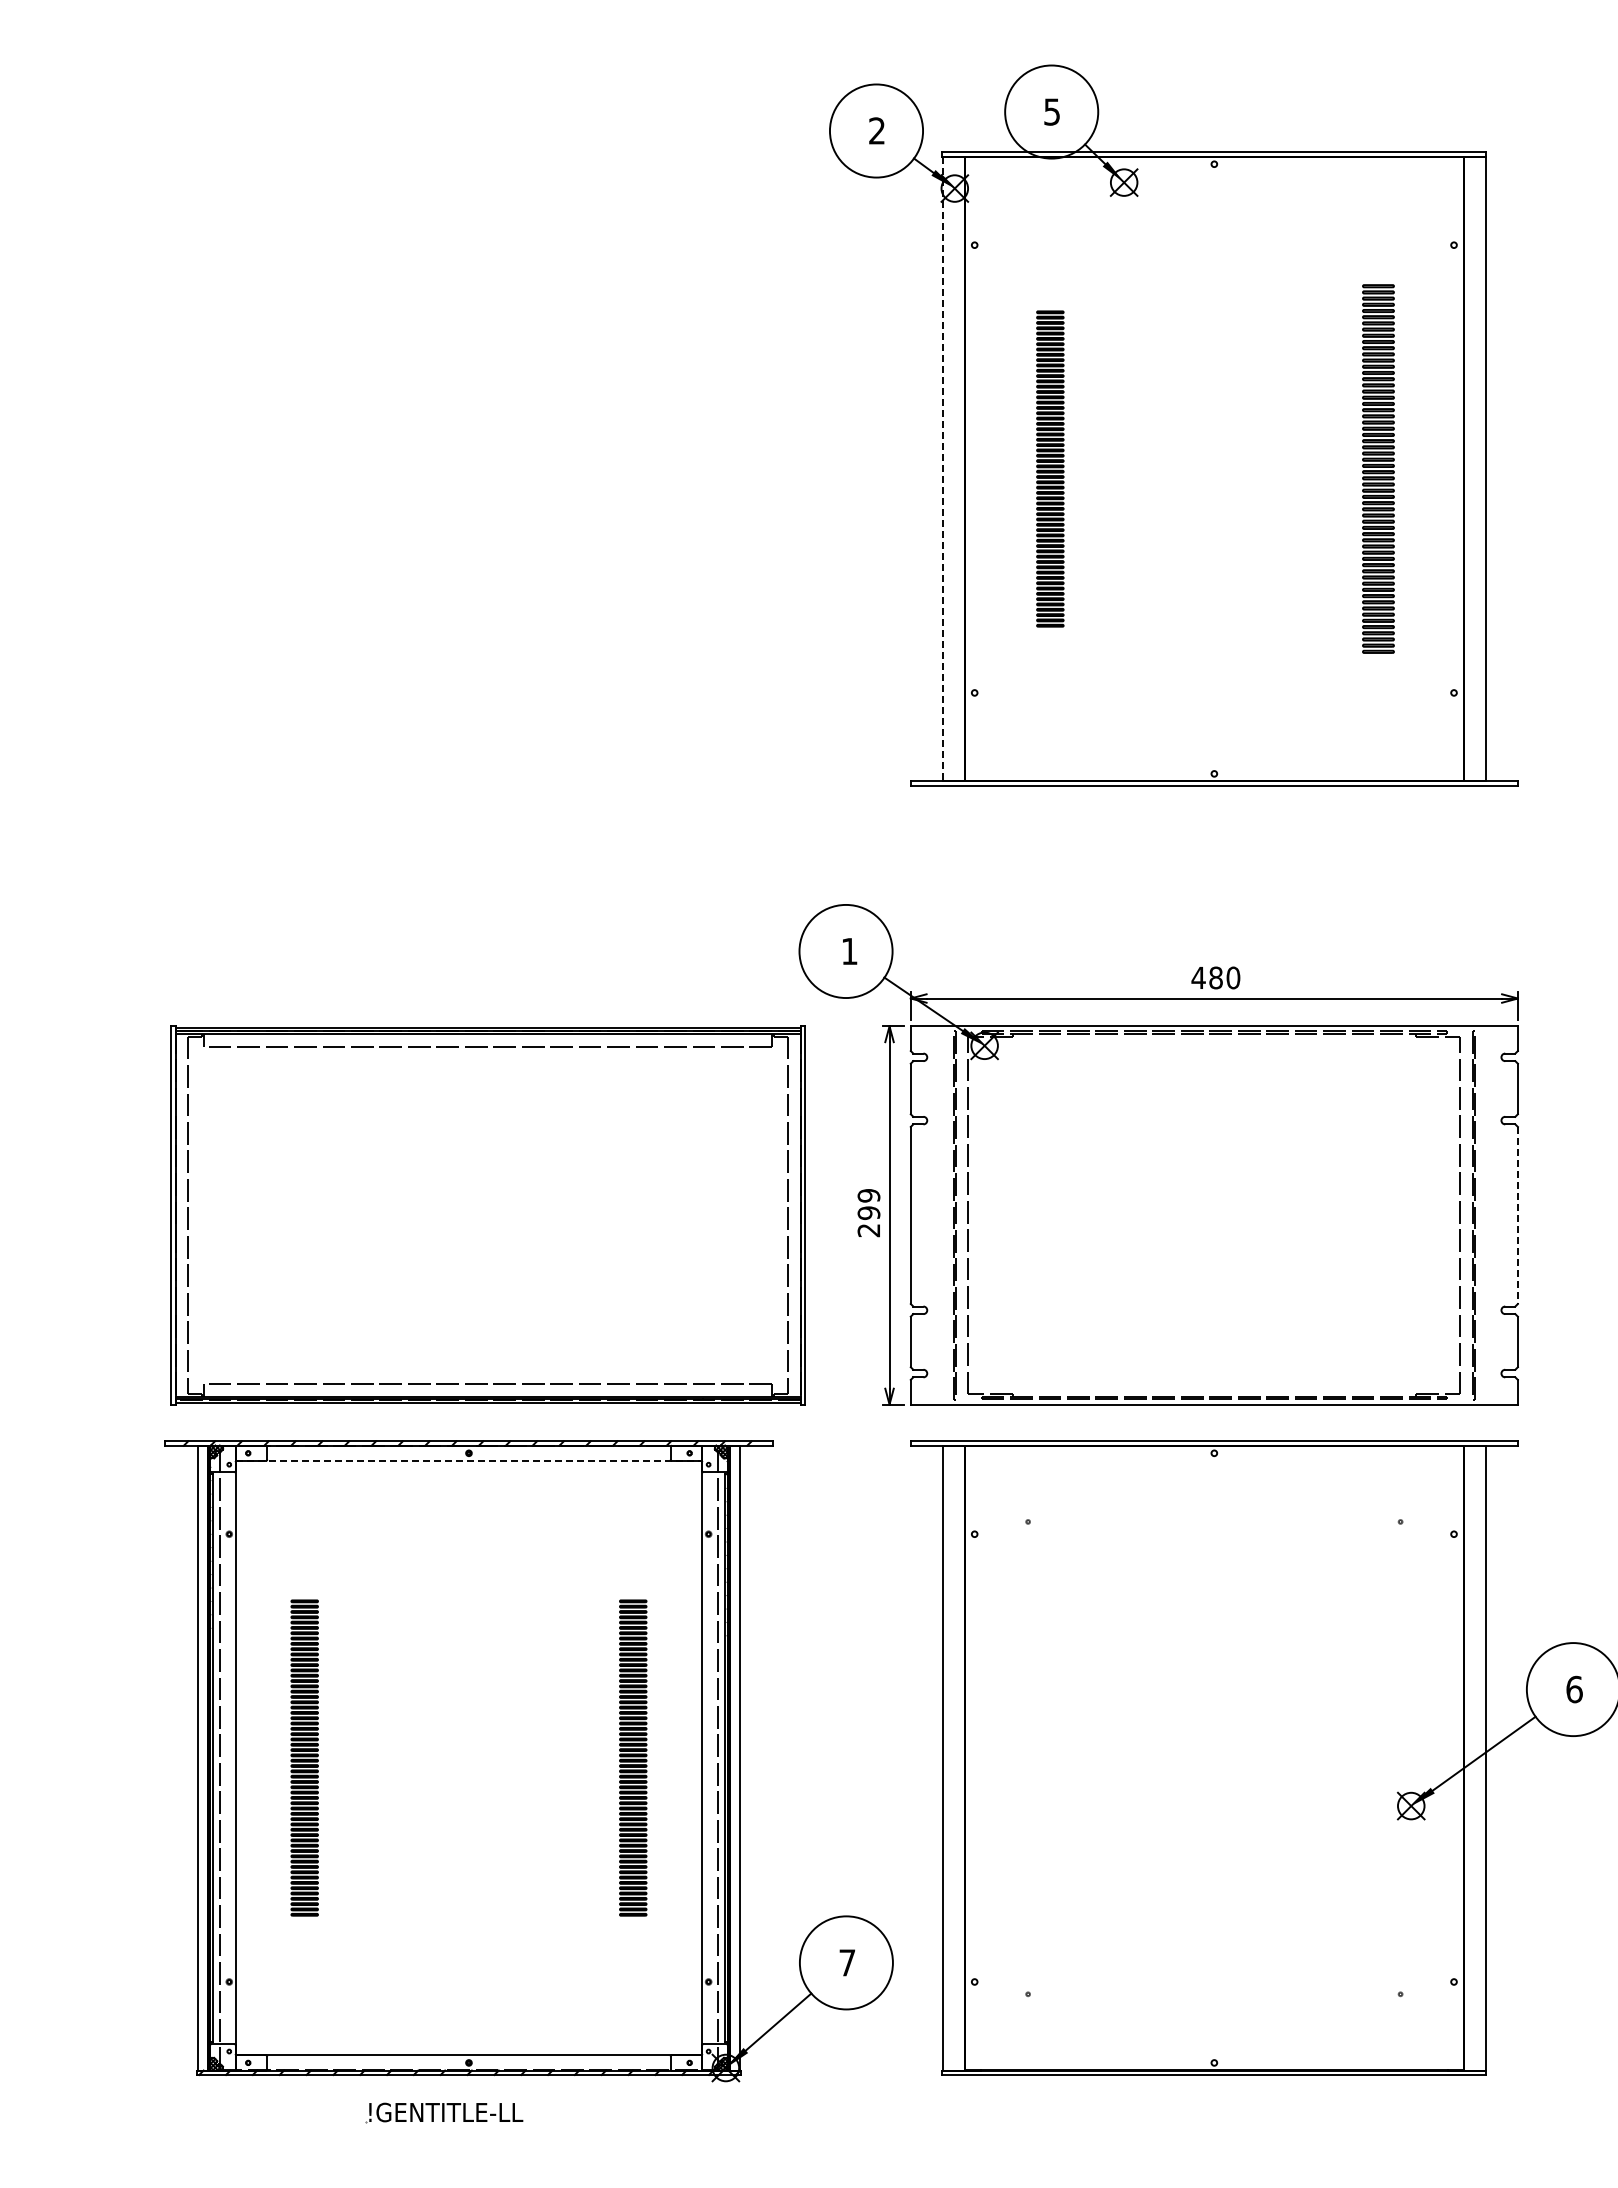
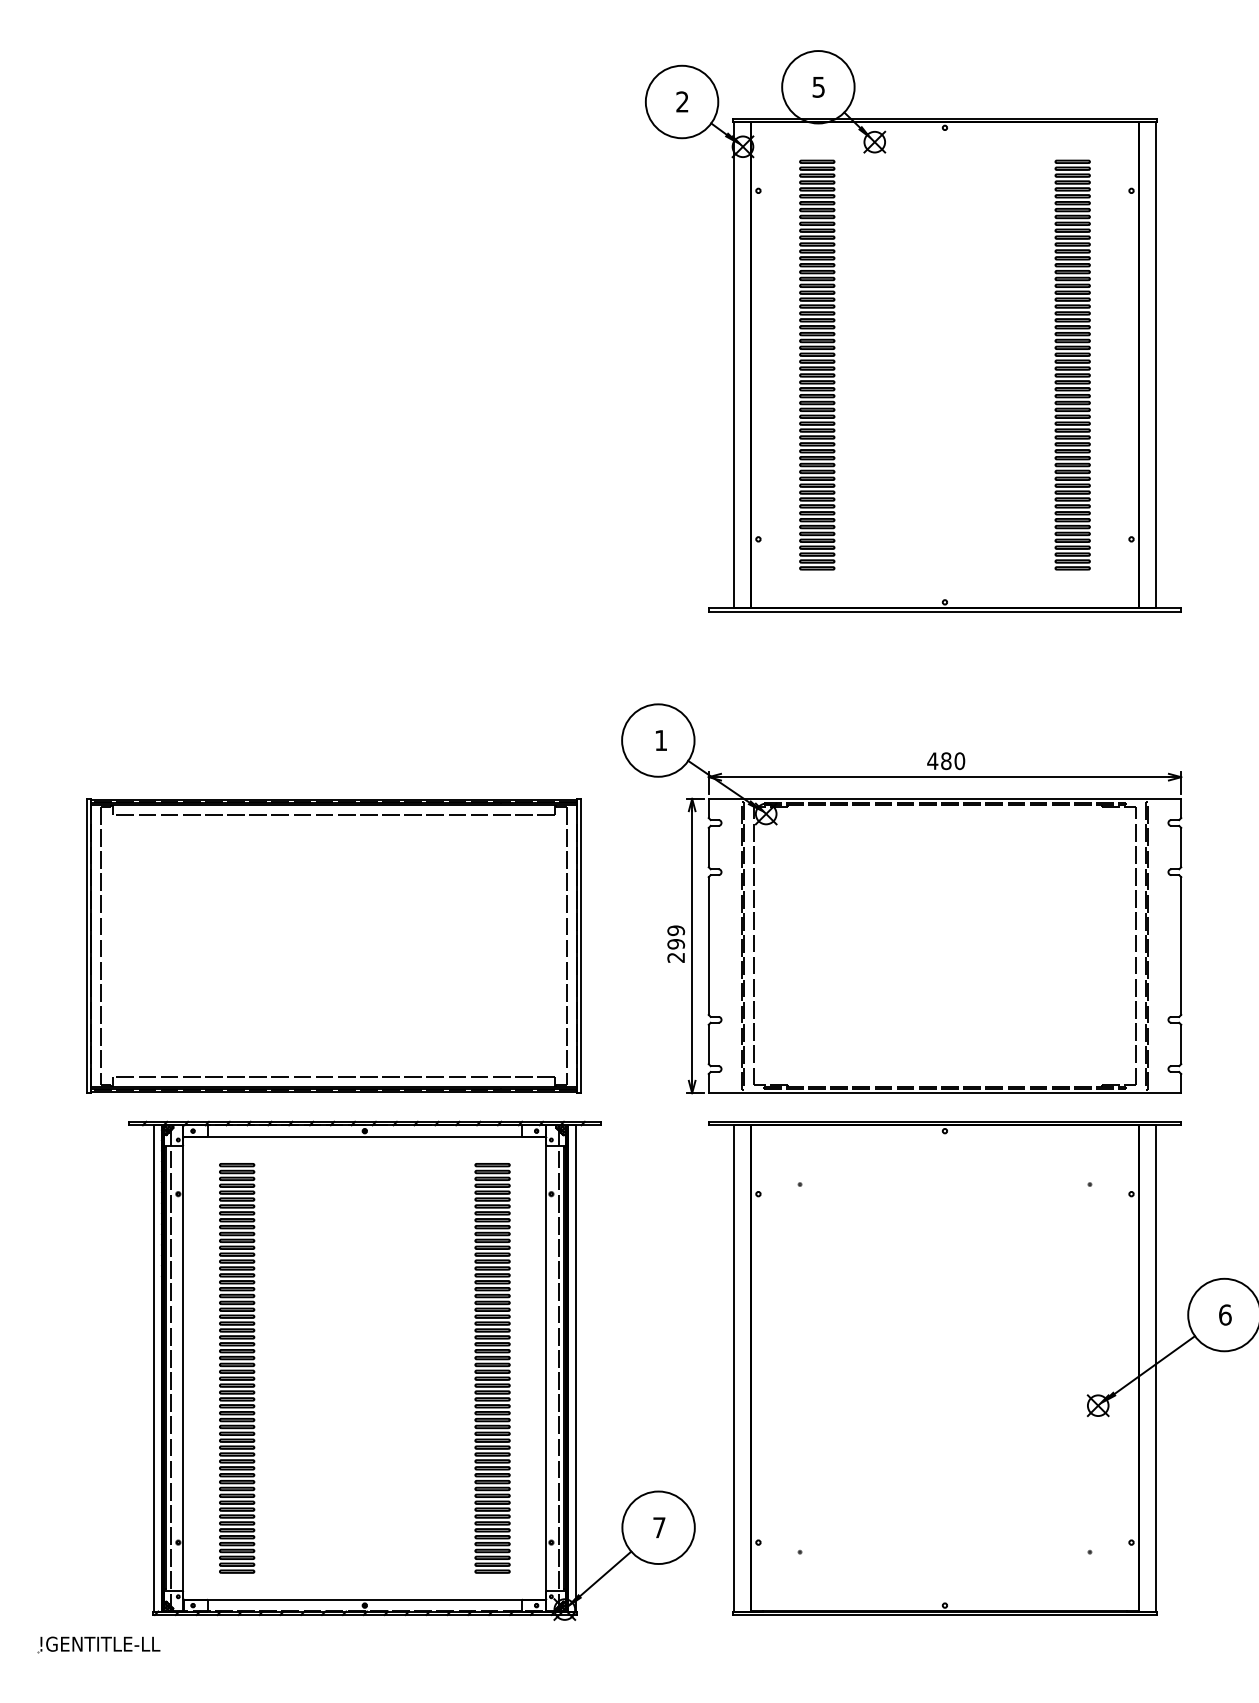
part: (1050, 468) -> (817, 364), size x1.67
part: (1378, 468) -> (1072, 364), size x1.43
line: (943, 469) -> (734, 365), dashed -> solid
part: (487, 1215) -> (333, 946), moved
line: (1517, 1215) -> (1180, 946), dashed -> solid
line: (469, 1460) -> (365, 1136), dashed -> solid
part: (304, 1757) -> (236, 1367), size x1.67
part: (633, 1757) -> (492, 1367), size x1.67
part: (444, 2112) -> (99, 1644), moved

